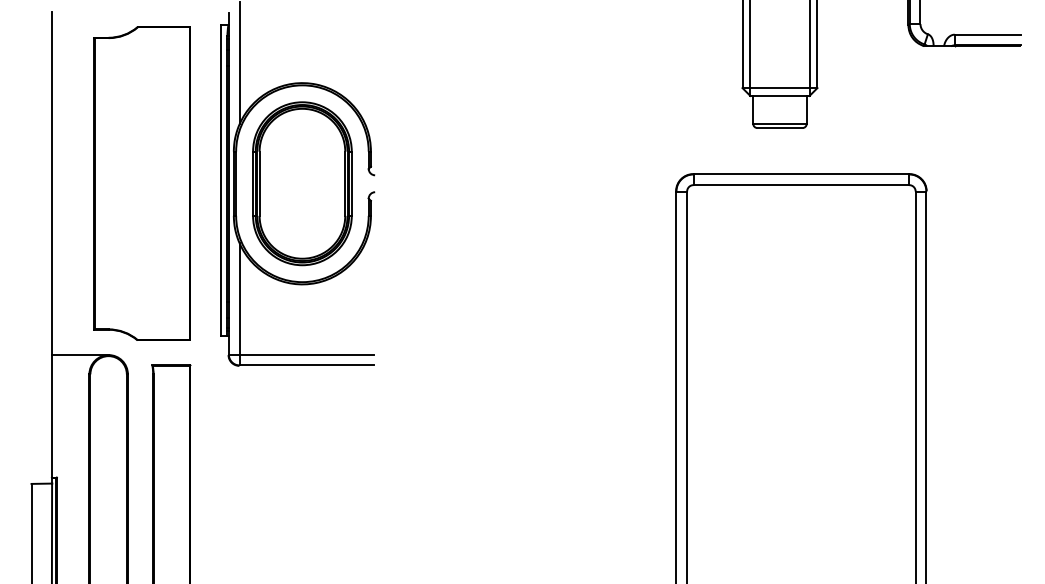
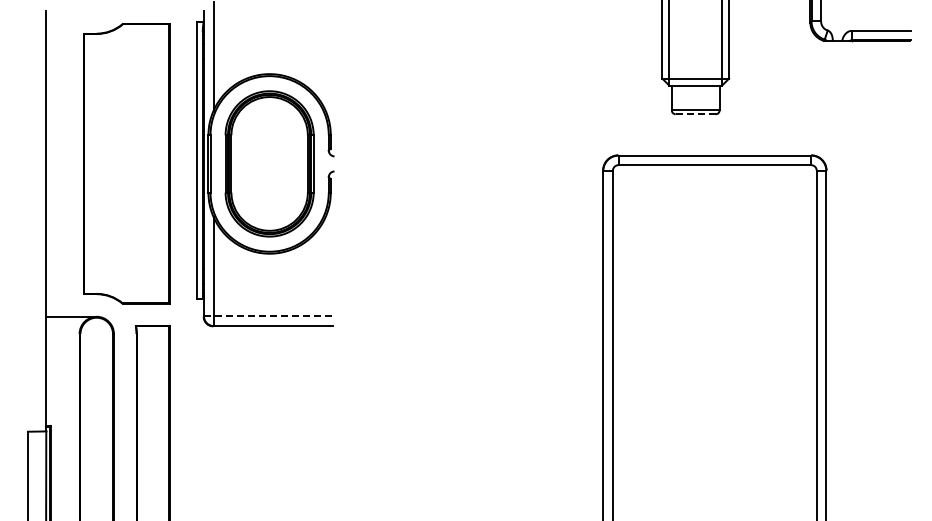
line: (780, 128) -> (696, 114), solid -> dashed
line: (301, 354) -> (268, 316), solid -> dashed

